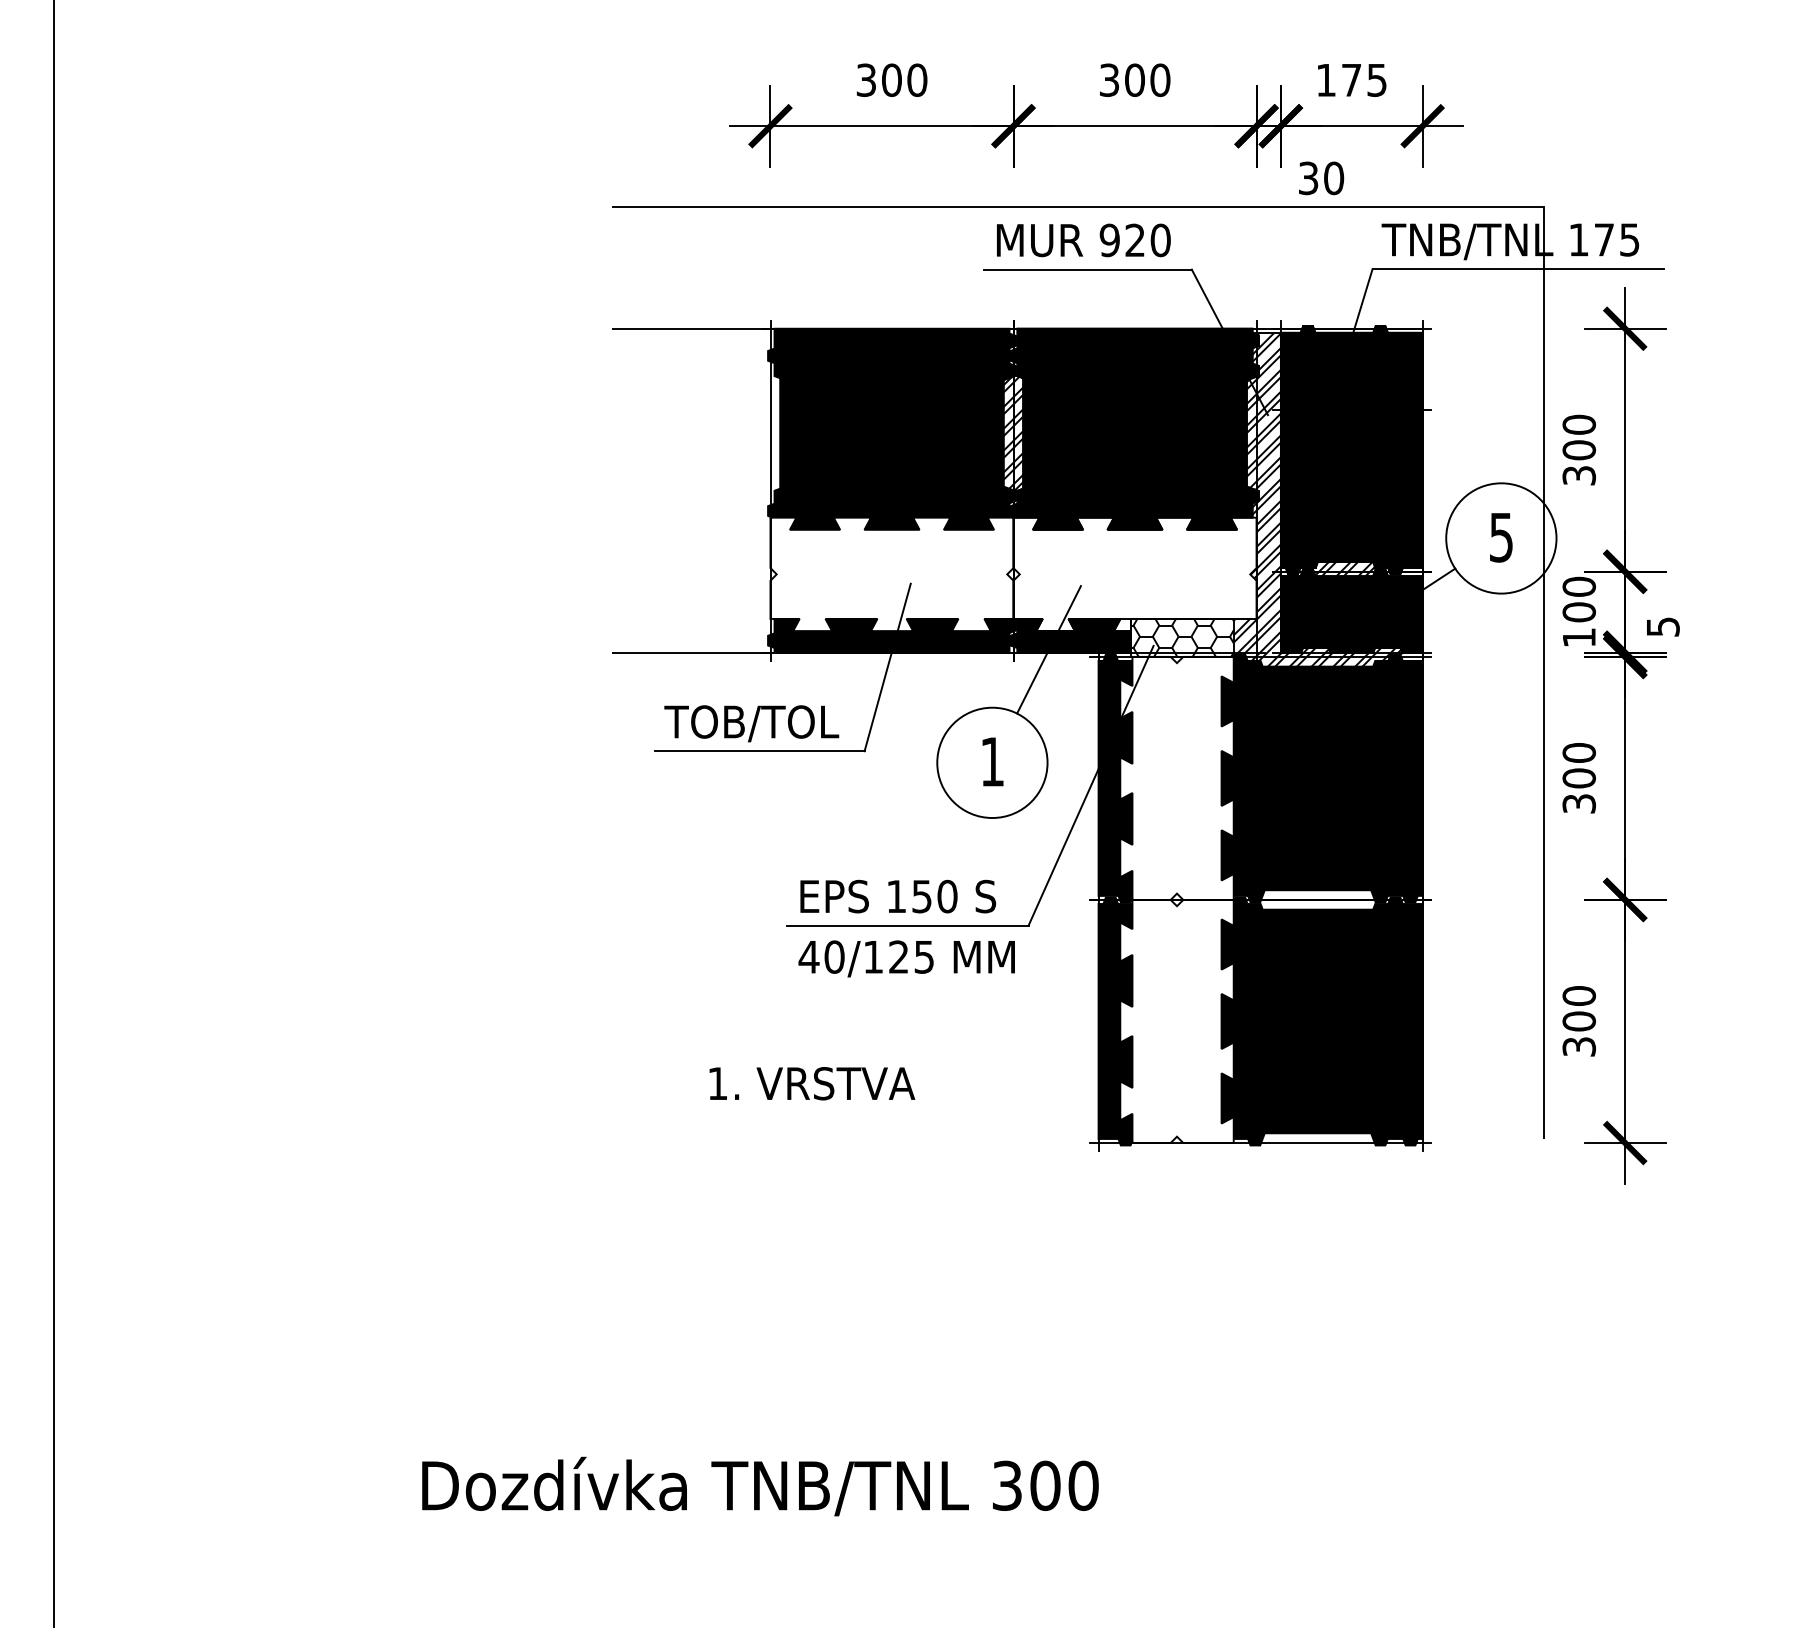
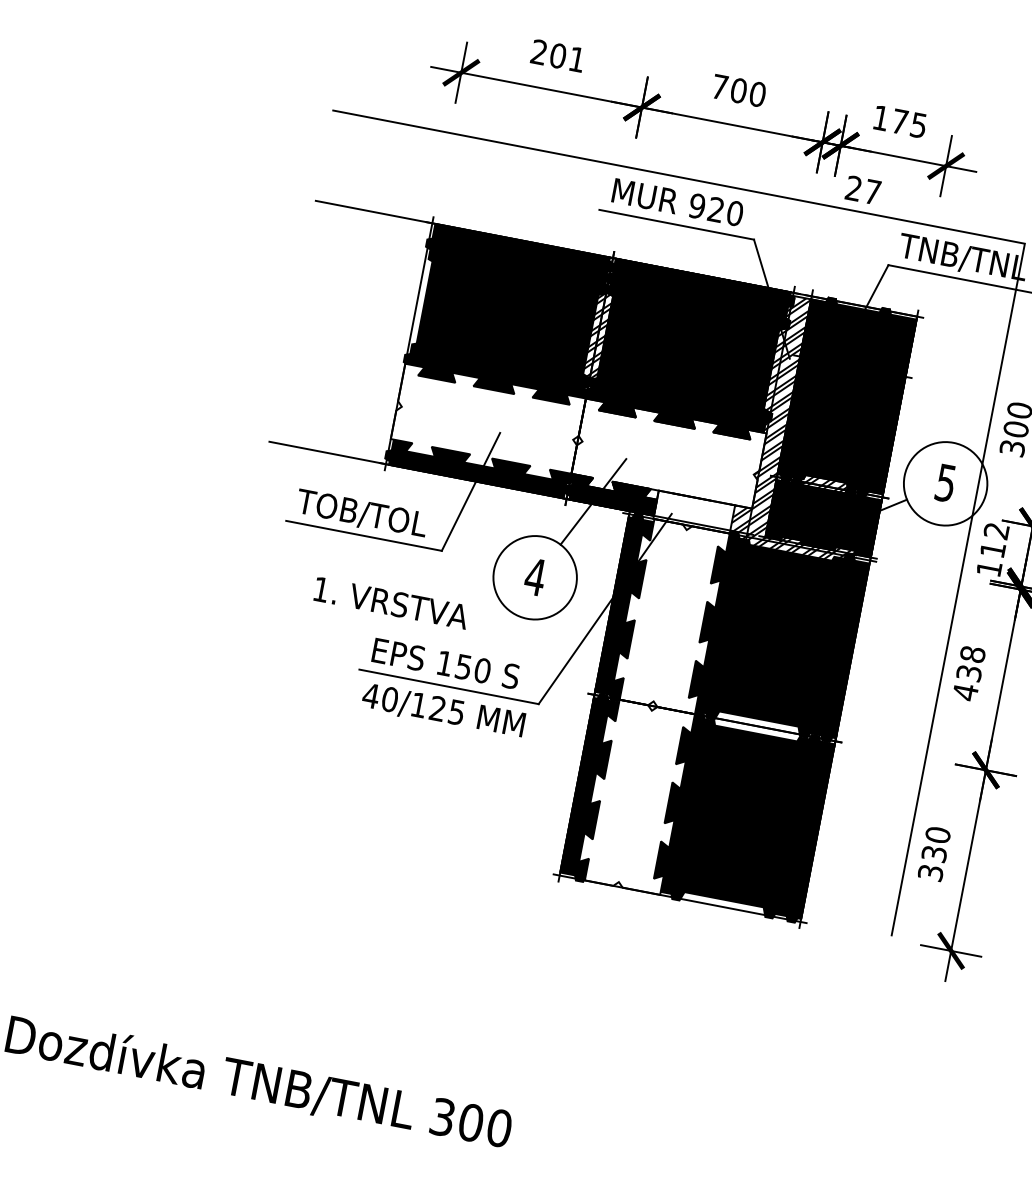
text: (891, 79) -> (557, 55), 300 -> 201
text: (1109, 79) -> (720, 86), 300 -> 700
text: (1321, 178) -> (863, 190), 30 -> 27
text: (1578, 599) -> (994, 540), 100 -> 112
hatch: (1181, 637) -> (693, 511), removed
text: (992, 761) -> (535, 576), 1 -> 4
text: (1578, 778) -> (968, 673), 300 -> 438
text: (1578, 1021) -> (933, 853), 300 -> 330
text: (812, 1083) -> (391, 603), moved

